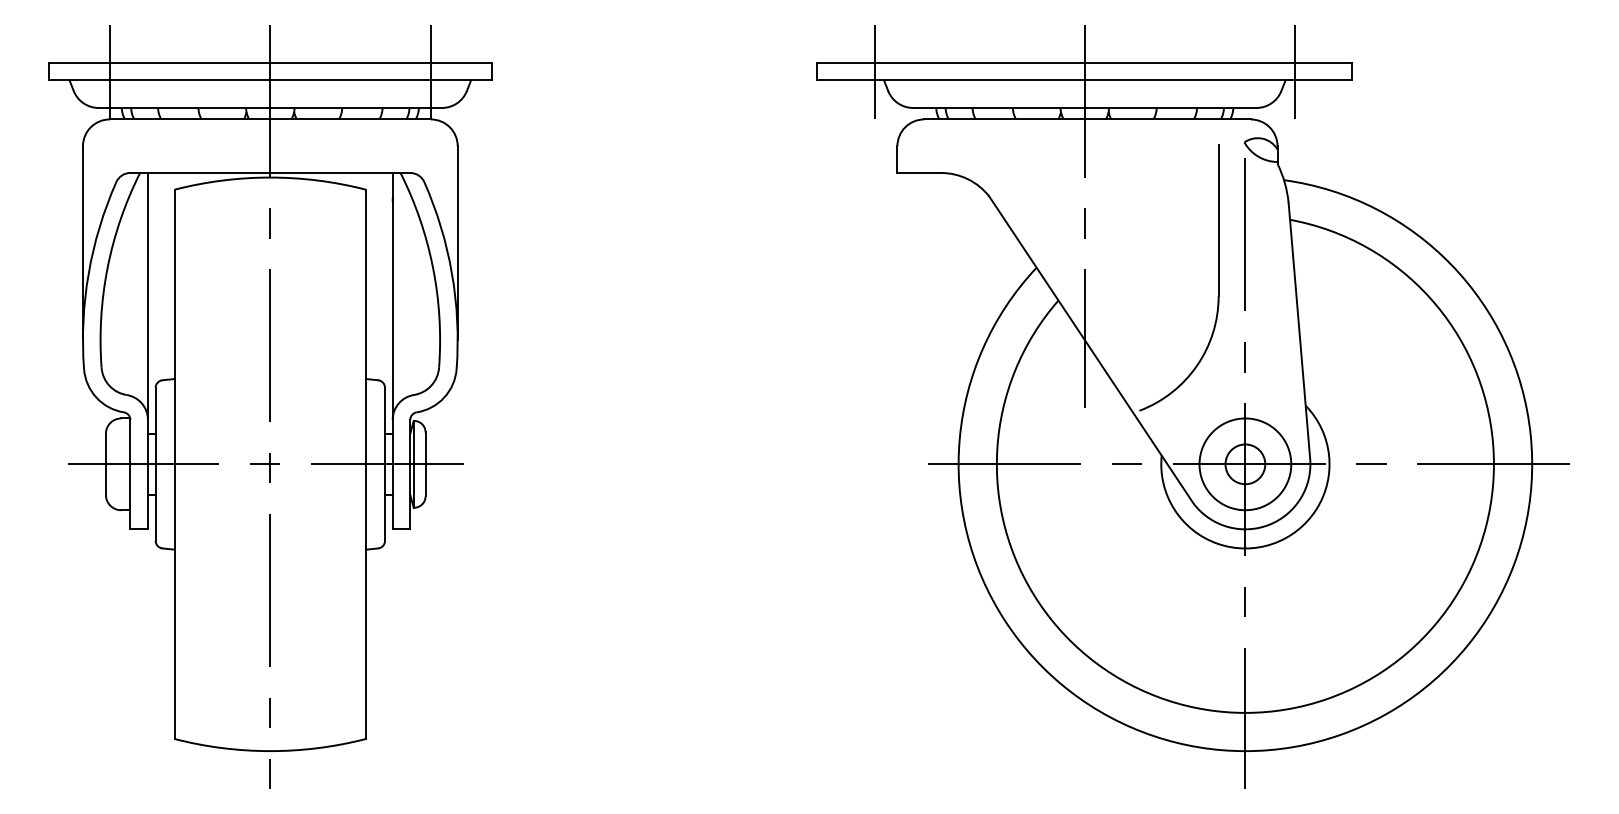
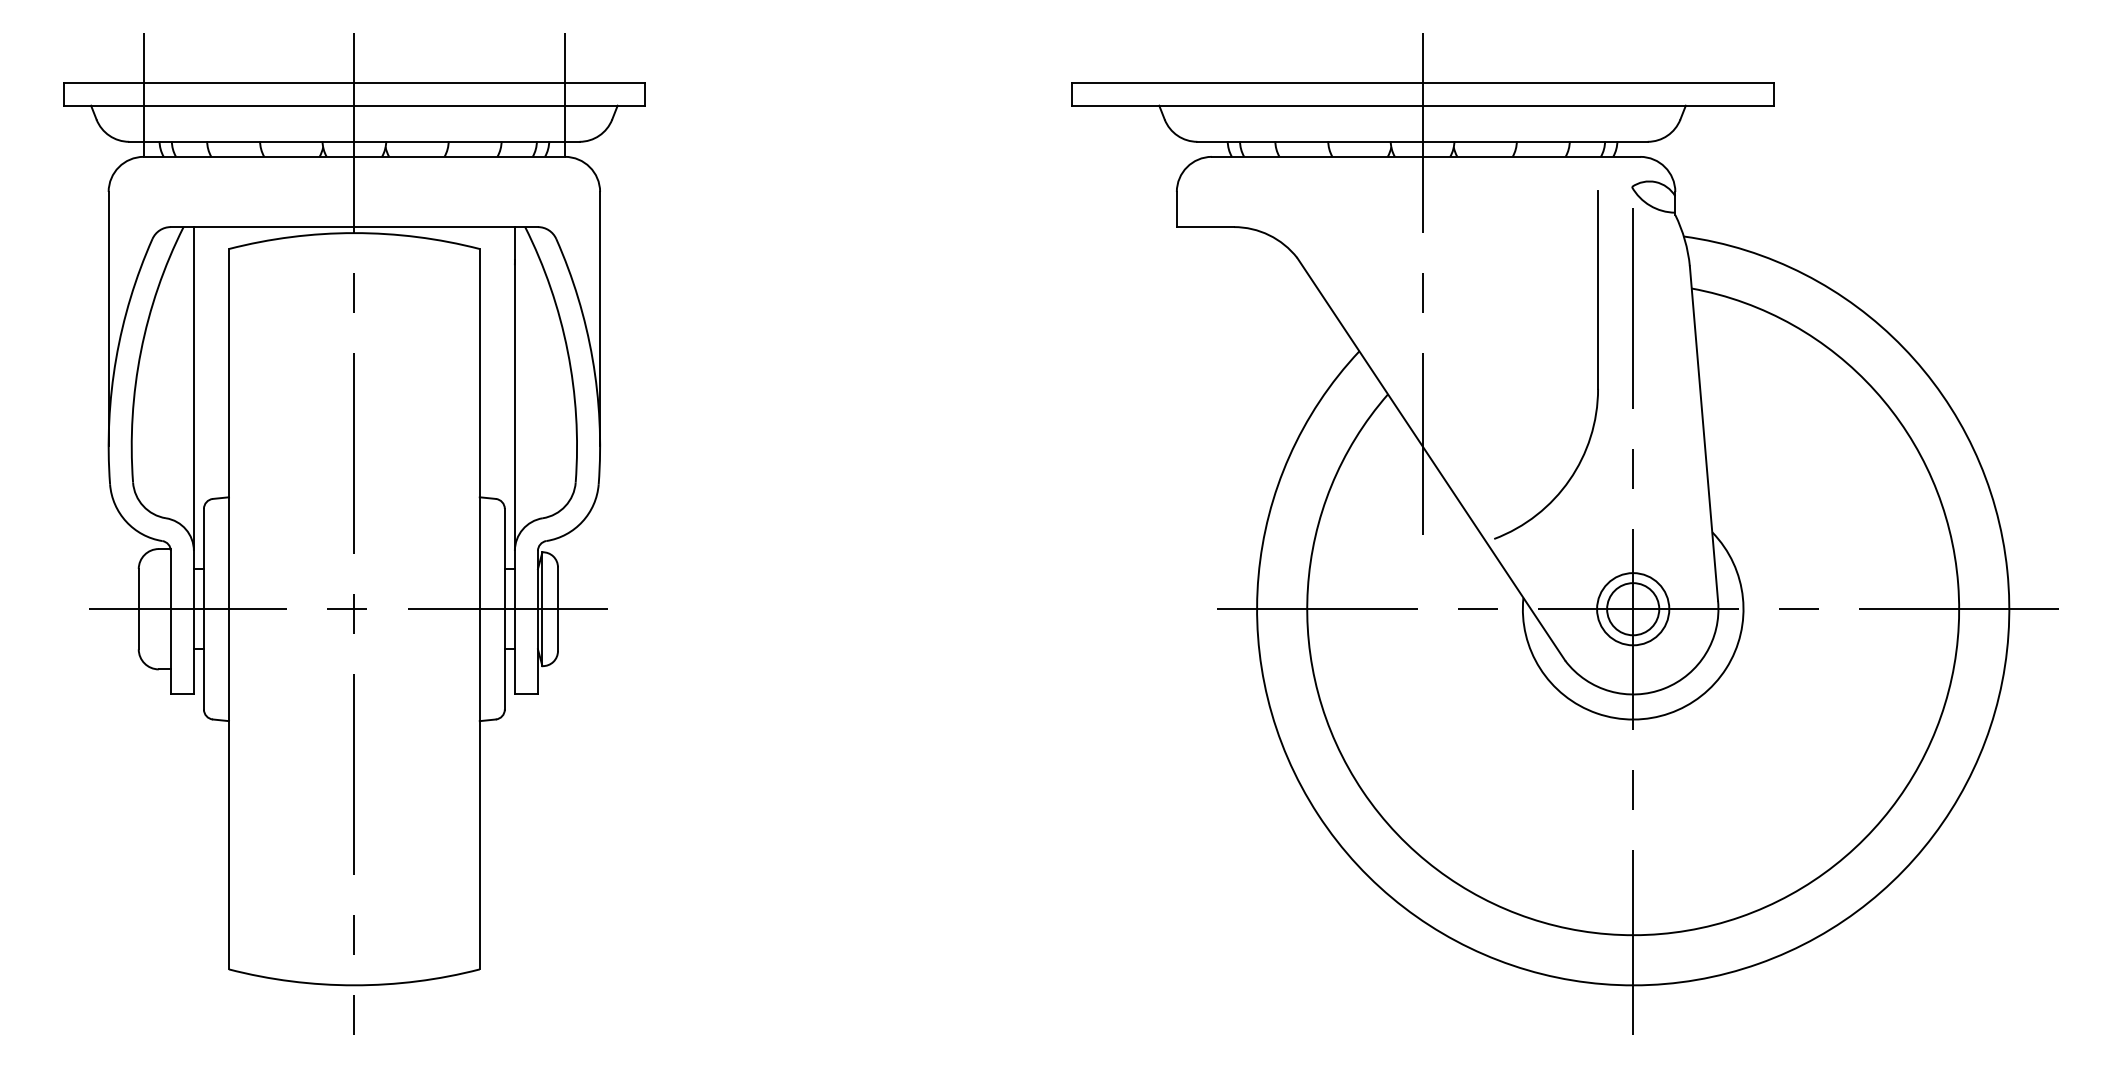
line: (874, 71) -> (1146, 93), removed
line: (1295, 71) -> (1698, 93), removed
circle: (1245, 464) -> (1633, 609), size x0.6

